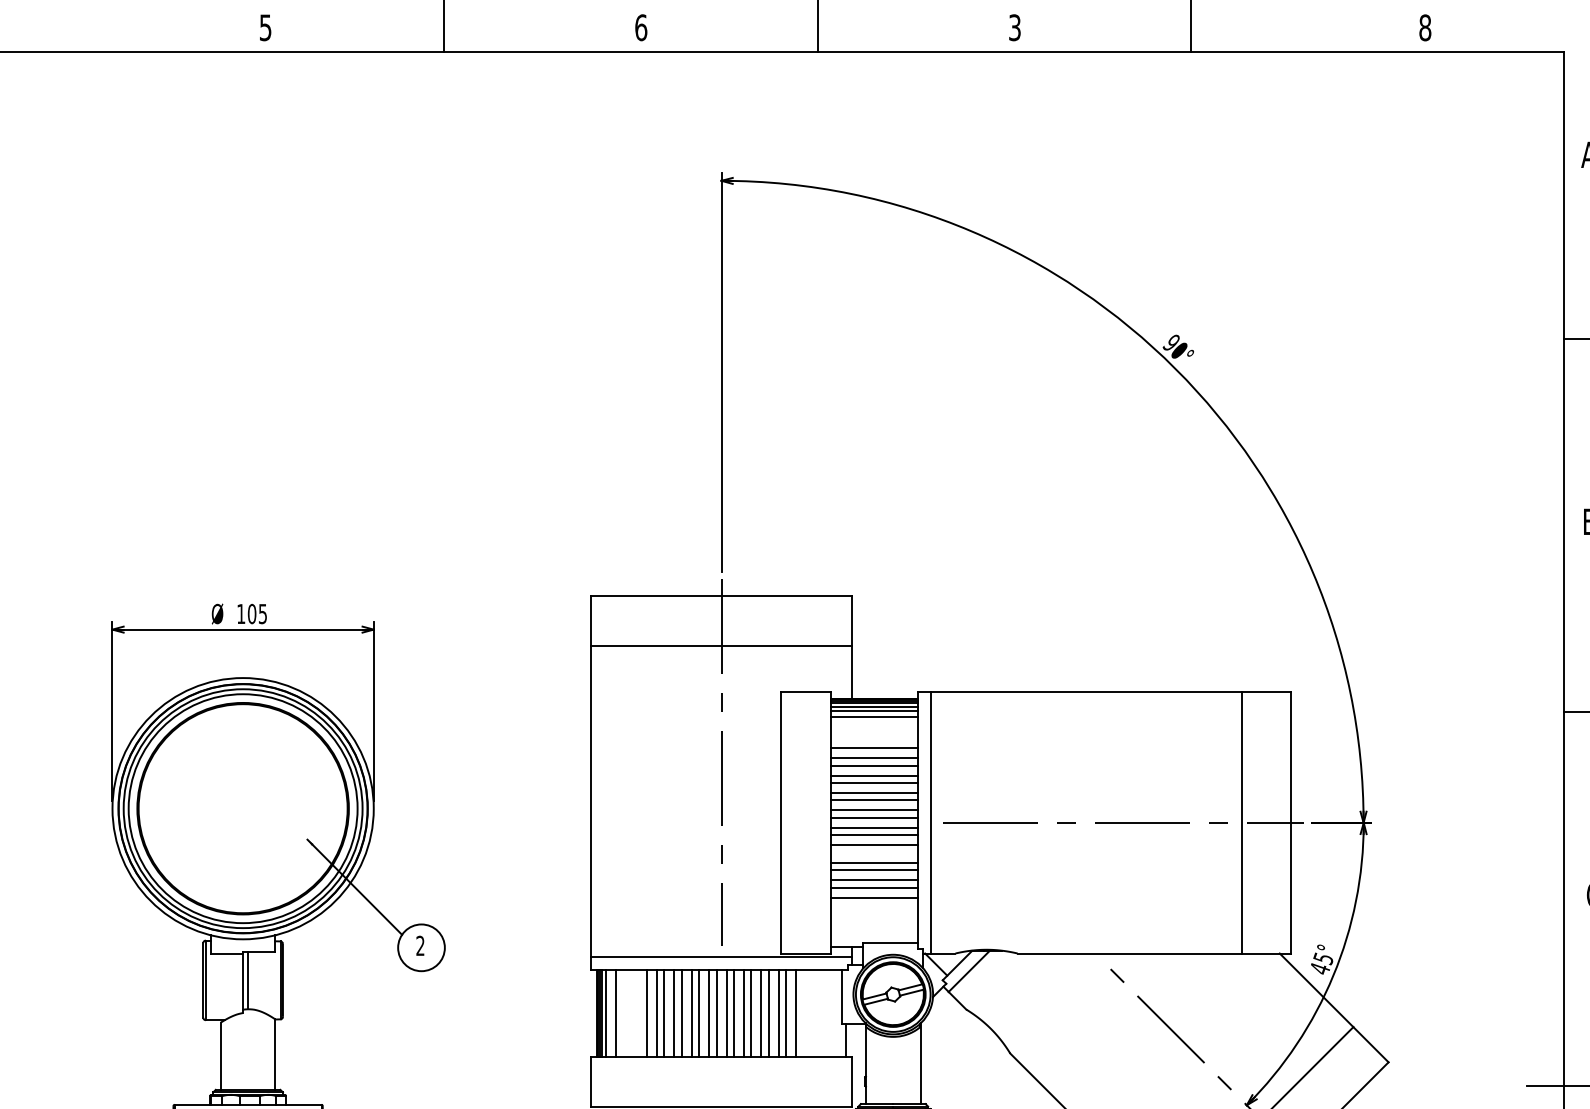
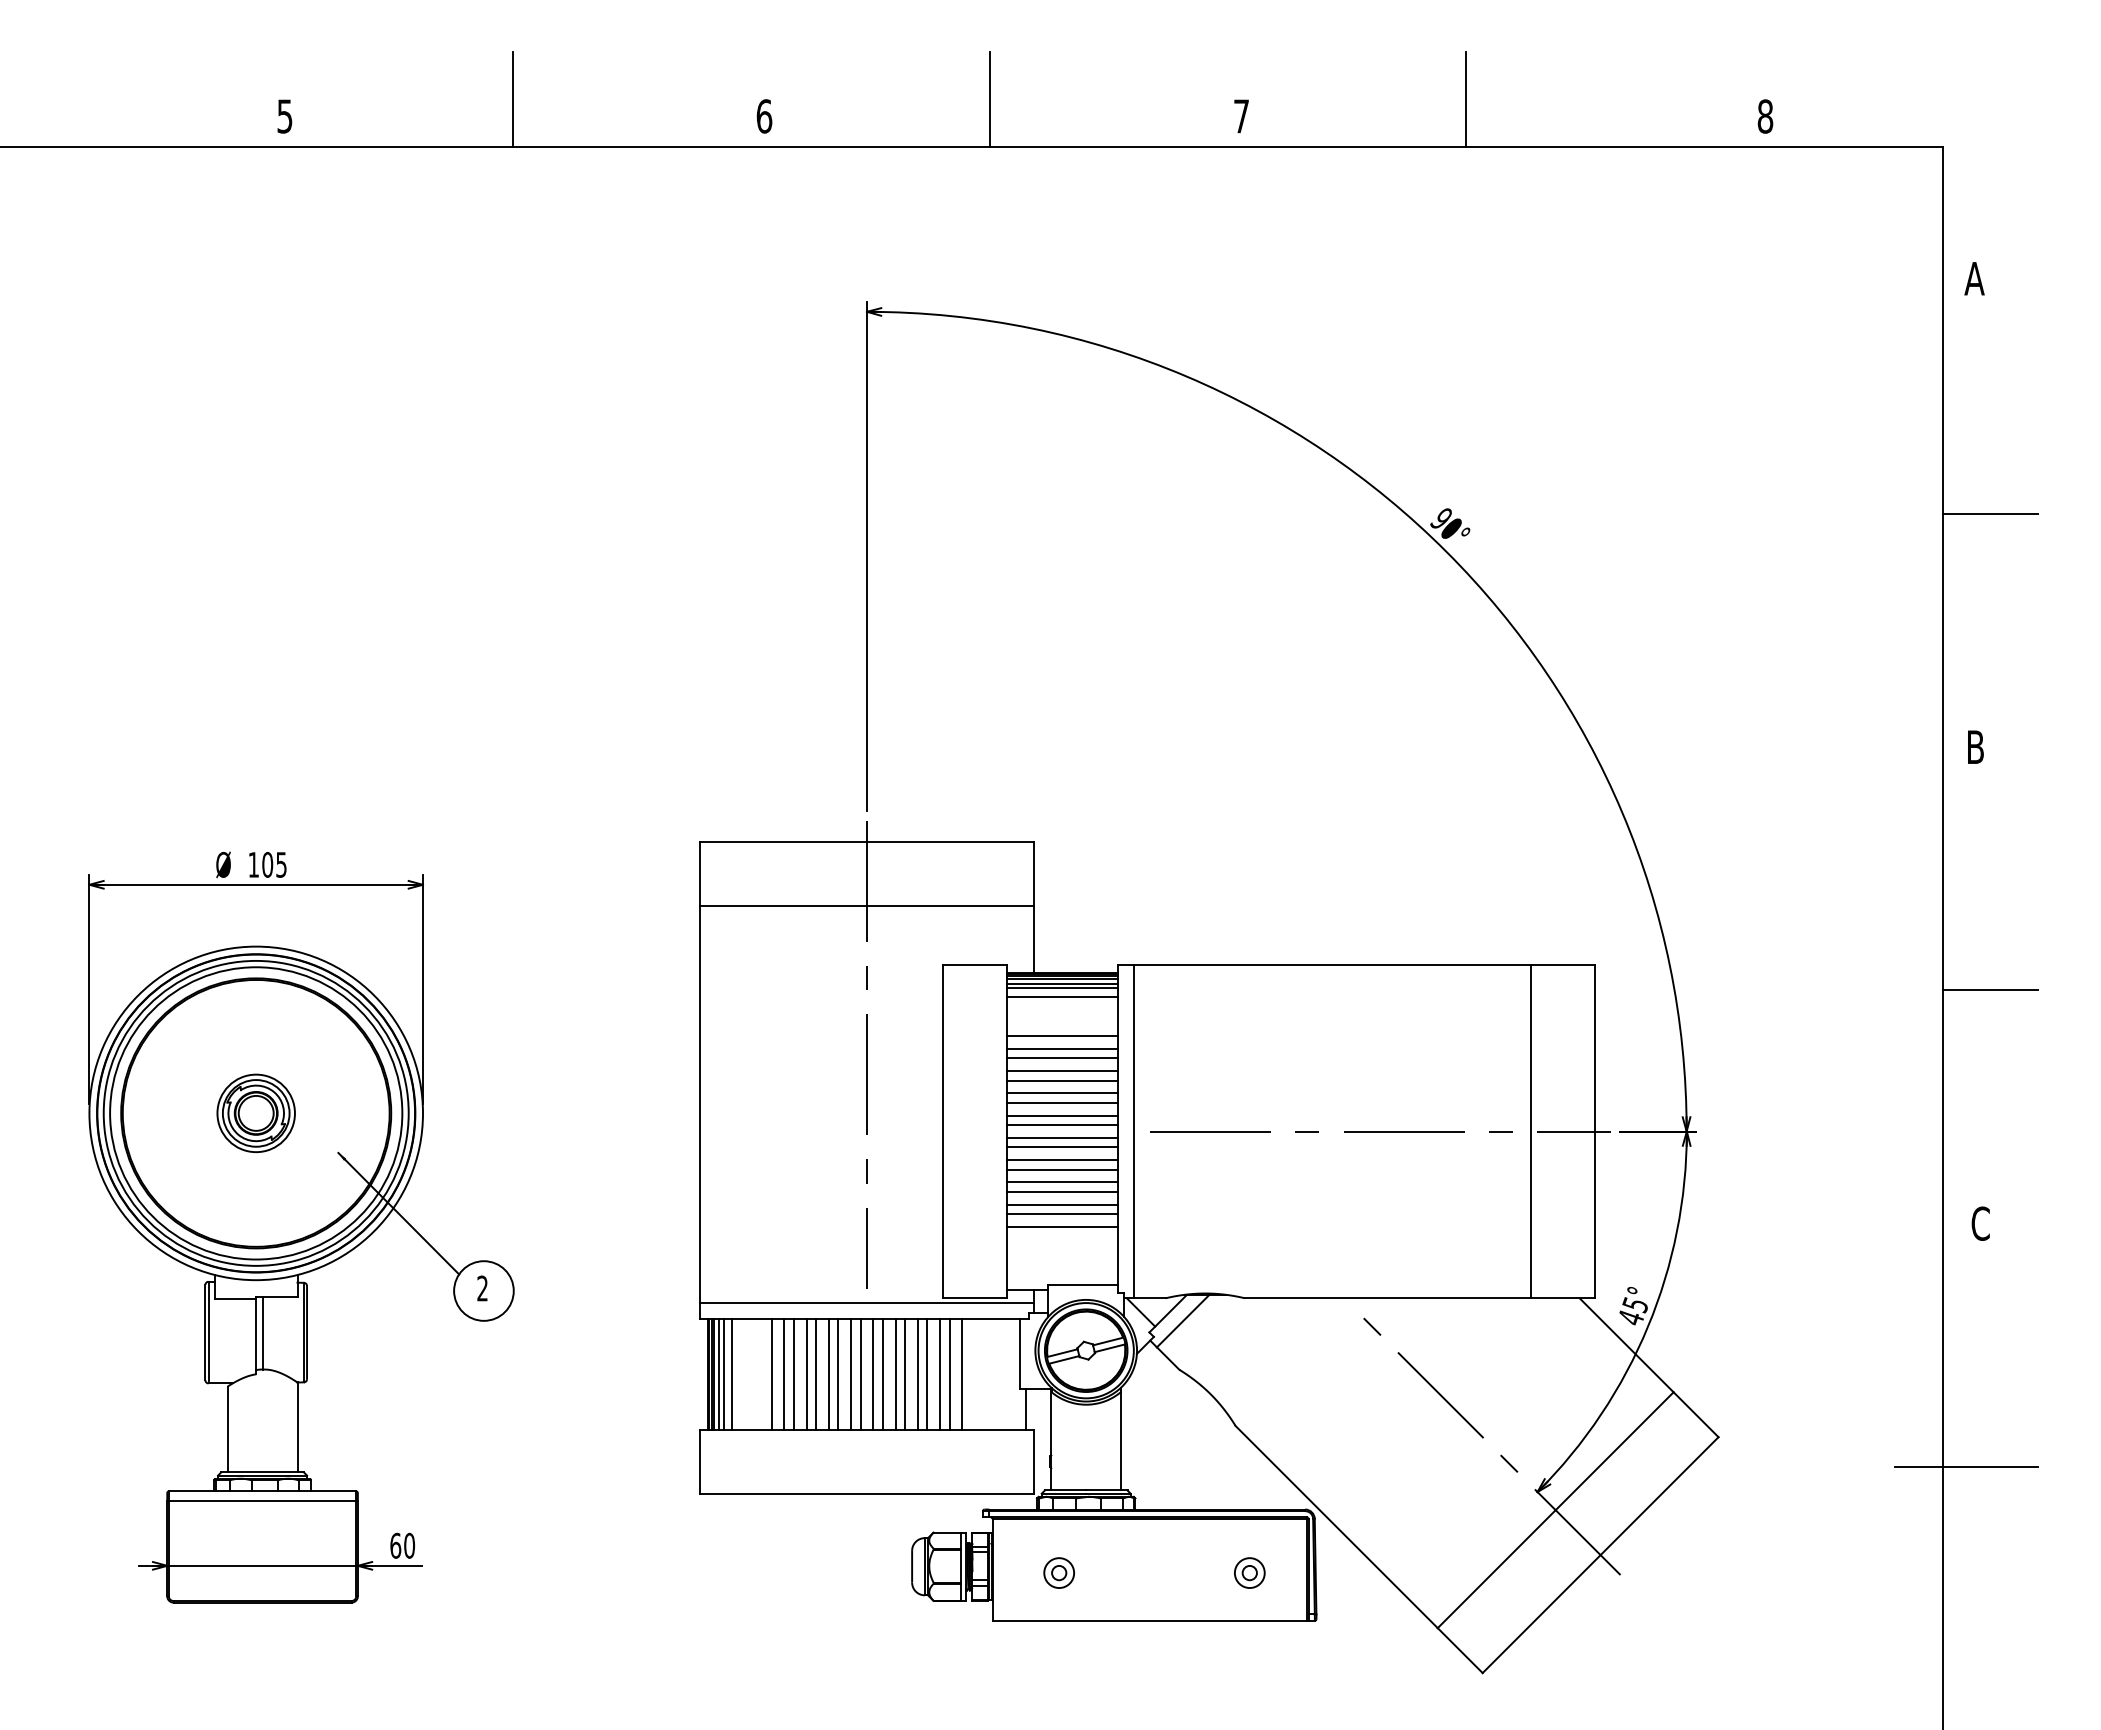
text: (1014, 27) -> (1241, 116), 3 -> 7
part: (242, 807) -> (255, 1112), added
line: (873, 852) -> (1061, 1169), added
line: (609, 1013) -> (723, 1374), added

